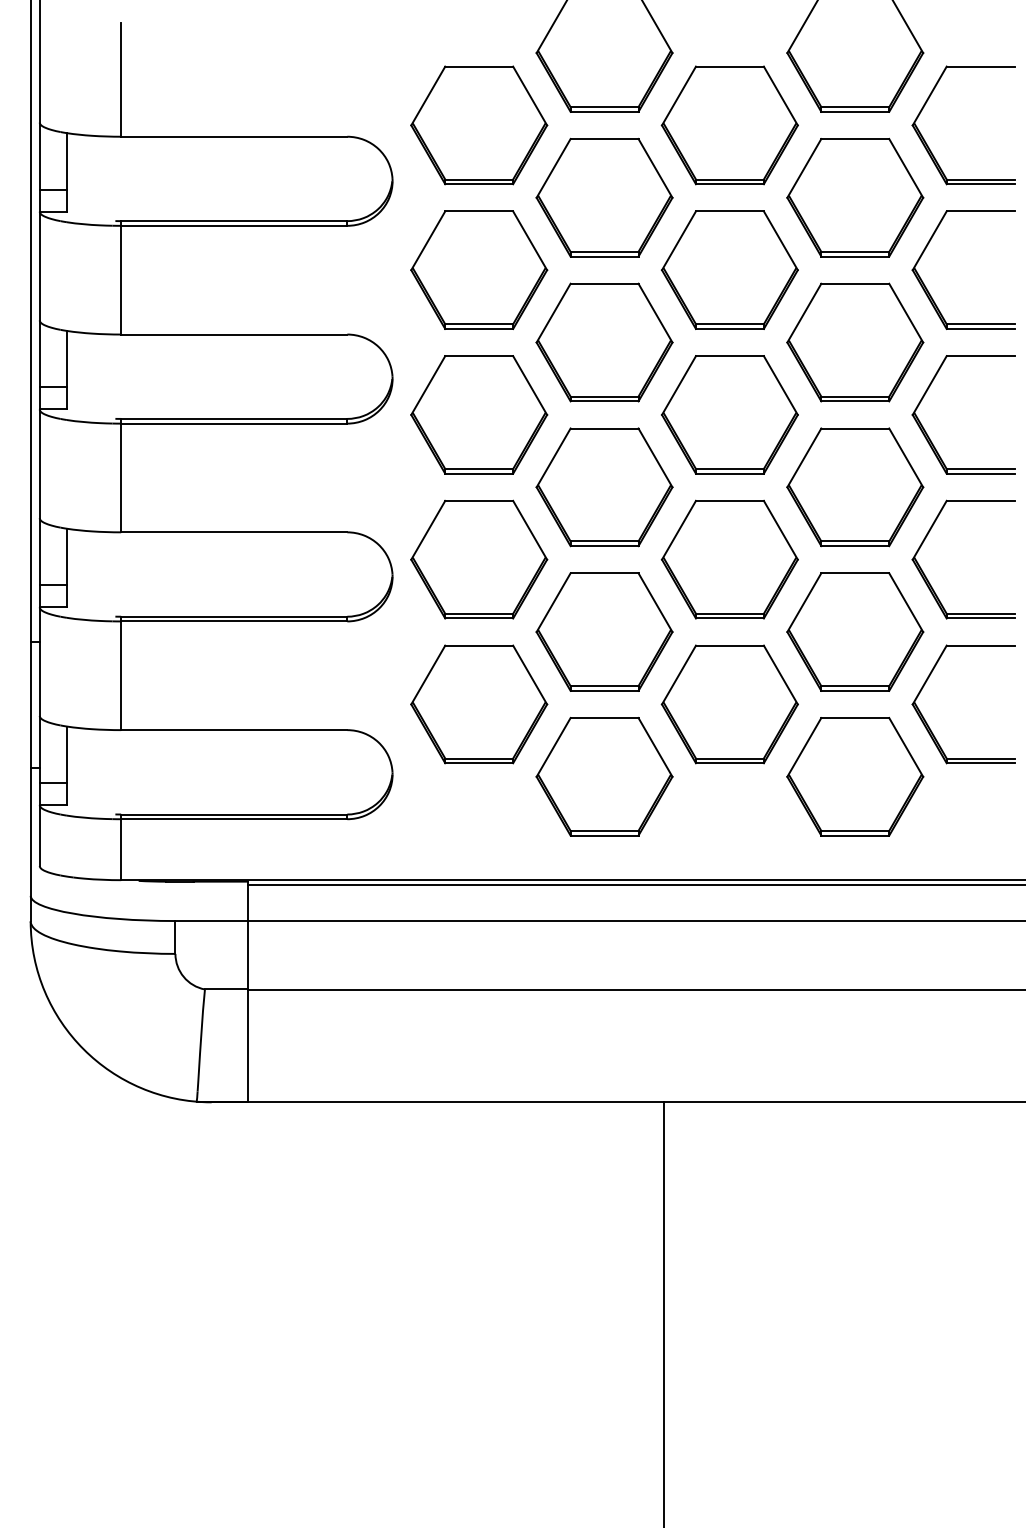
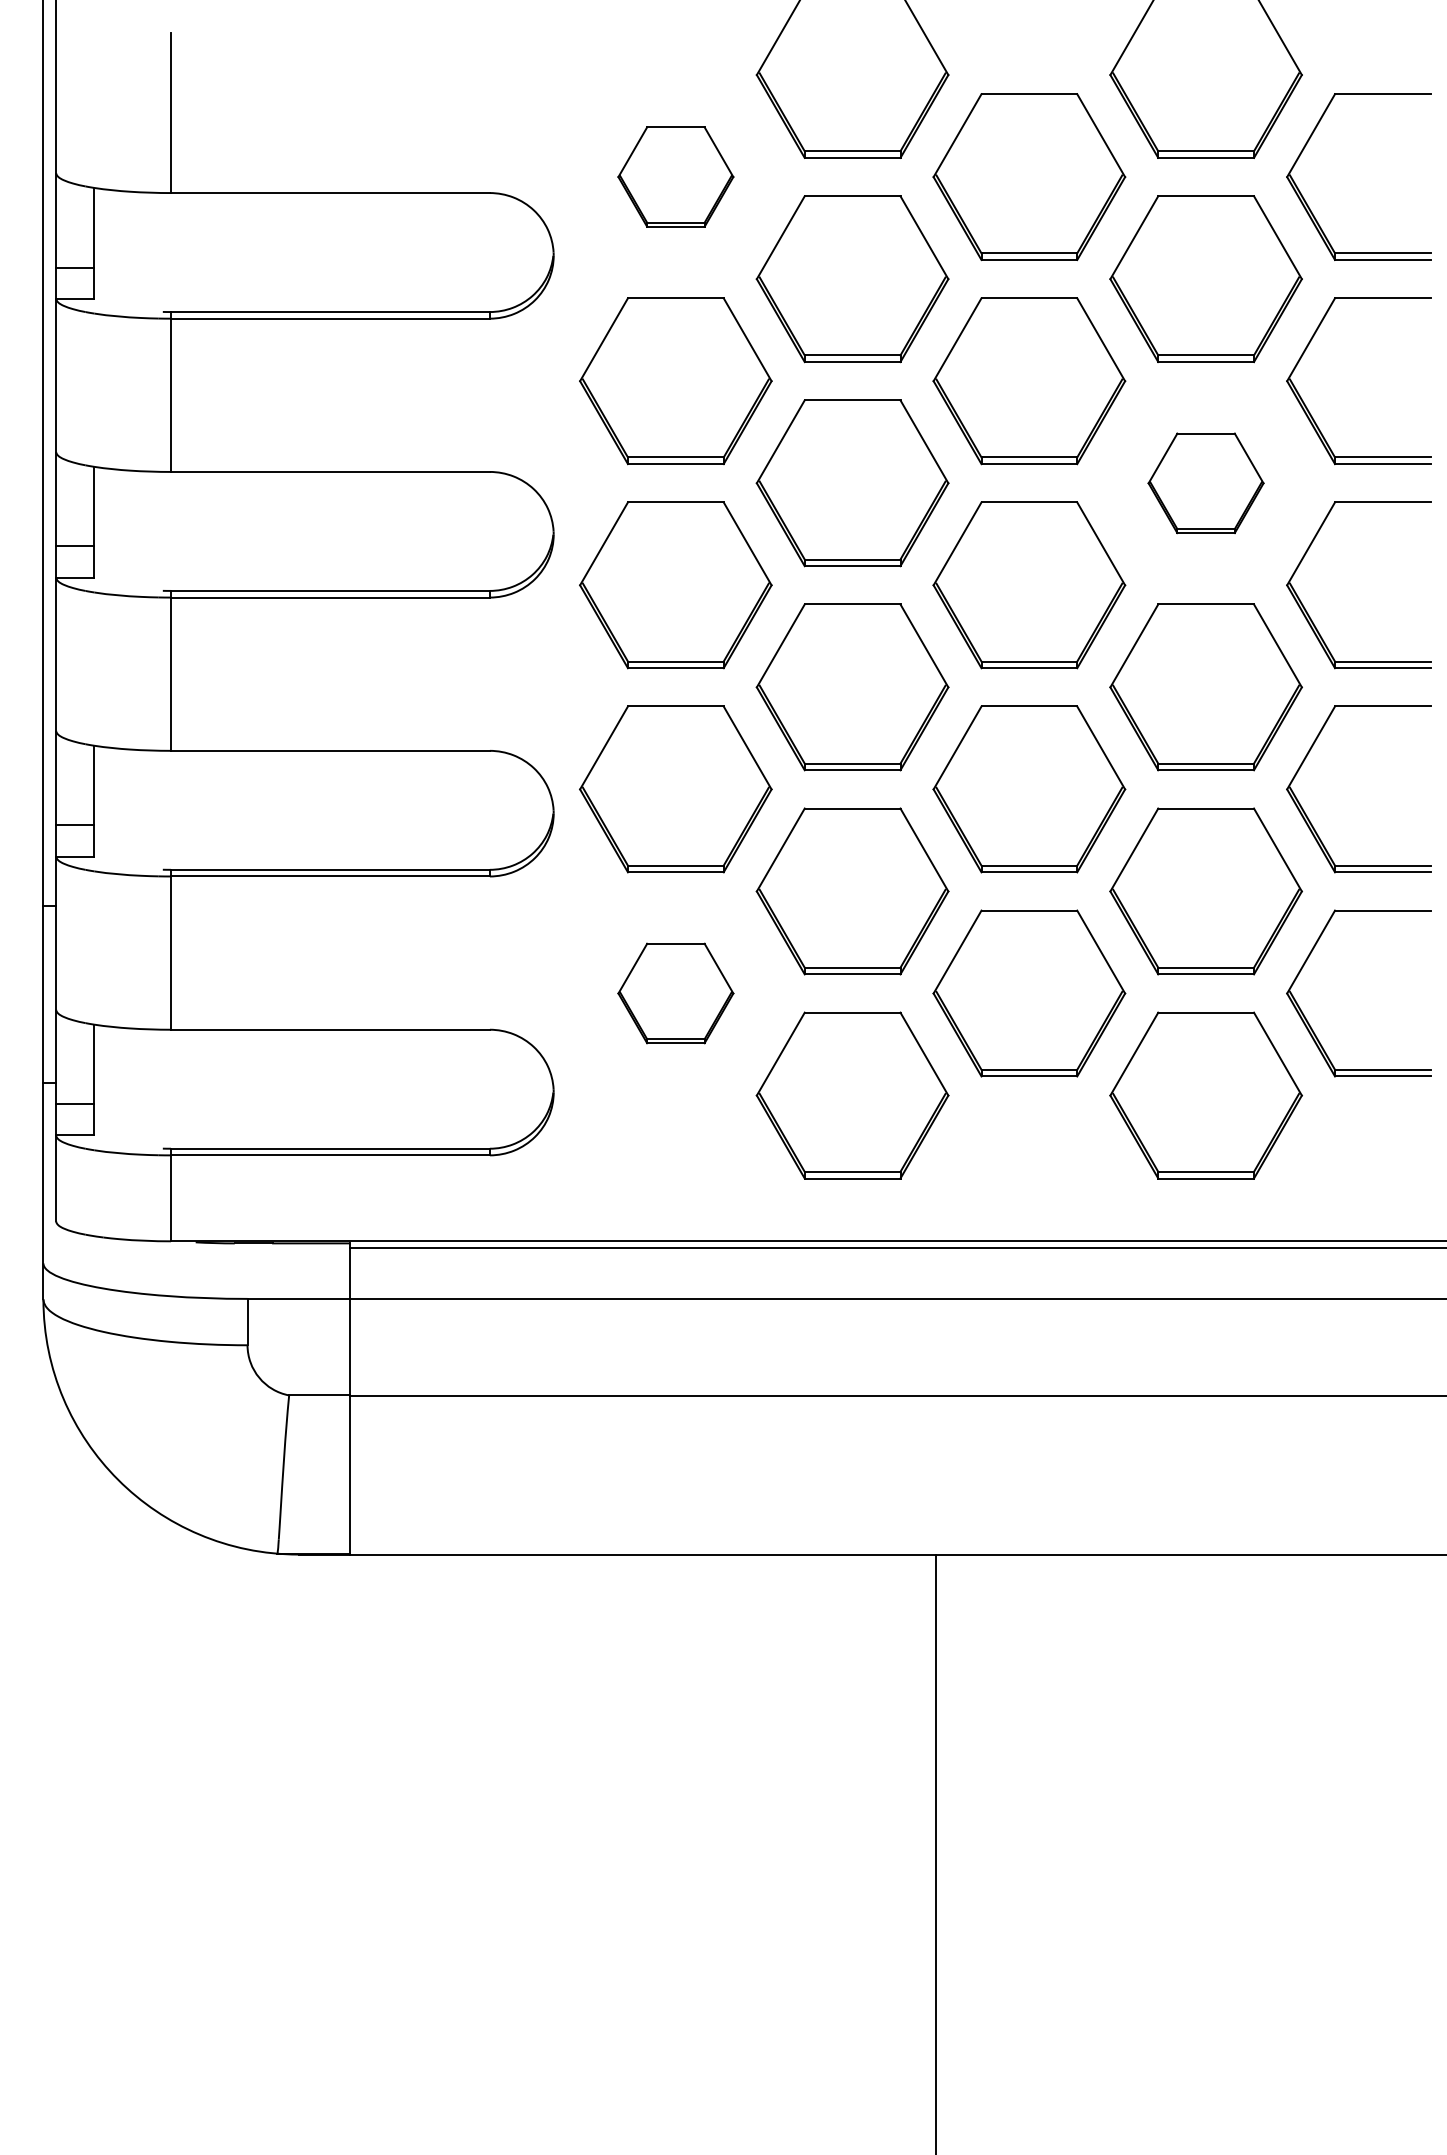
part: (478, 125) -> (675, 176), size x0.6
part: (854, 342) -> (1205, 483), size x0.6
part: (478, 704) -> (675, 993), size x0.6

